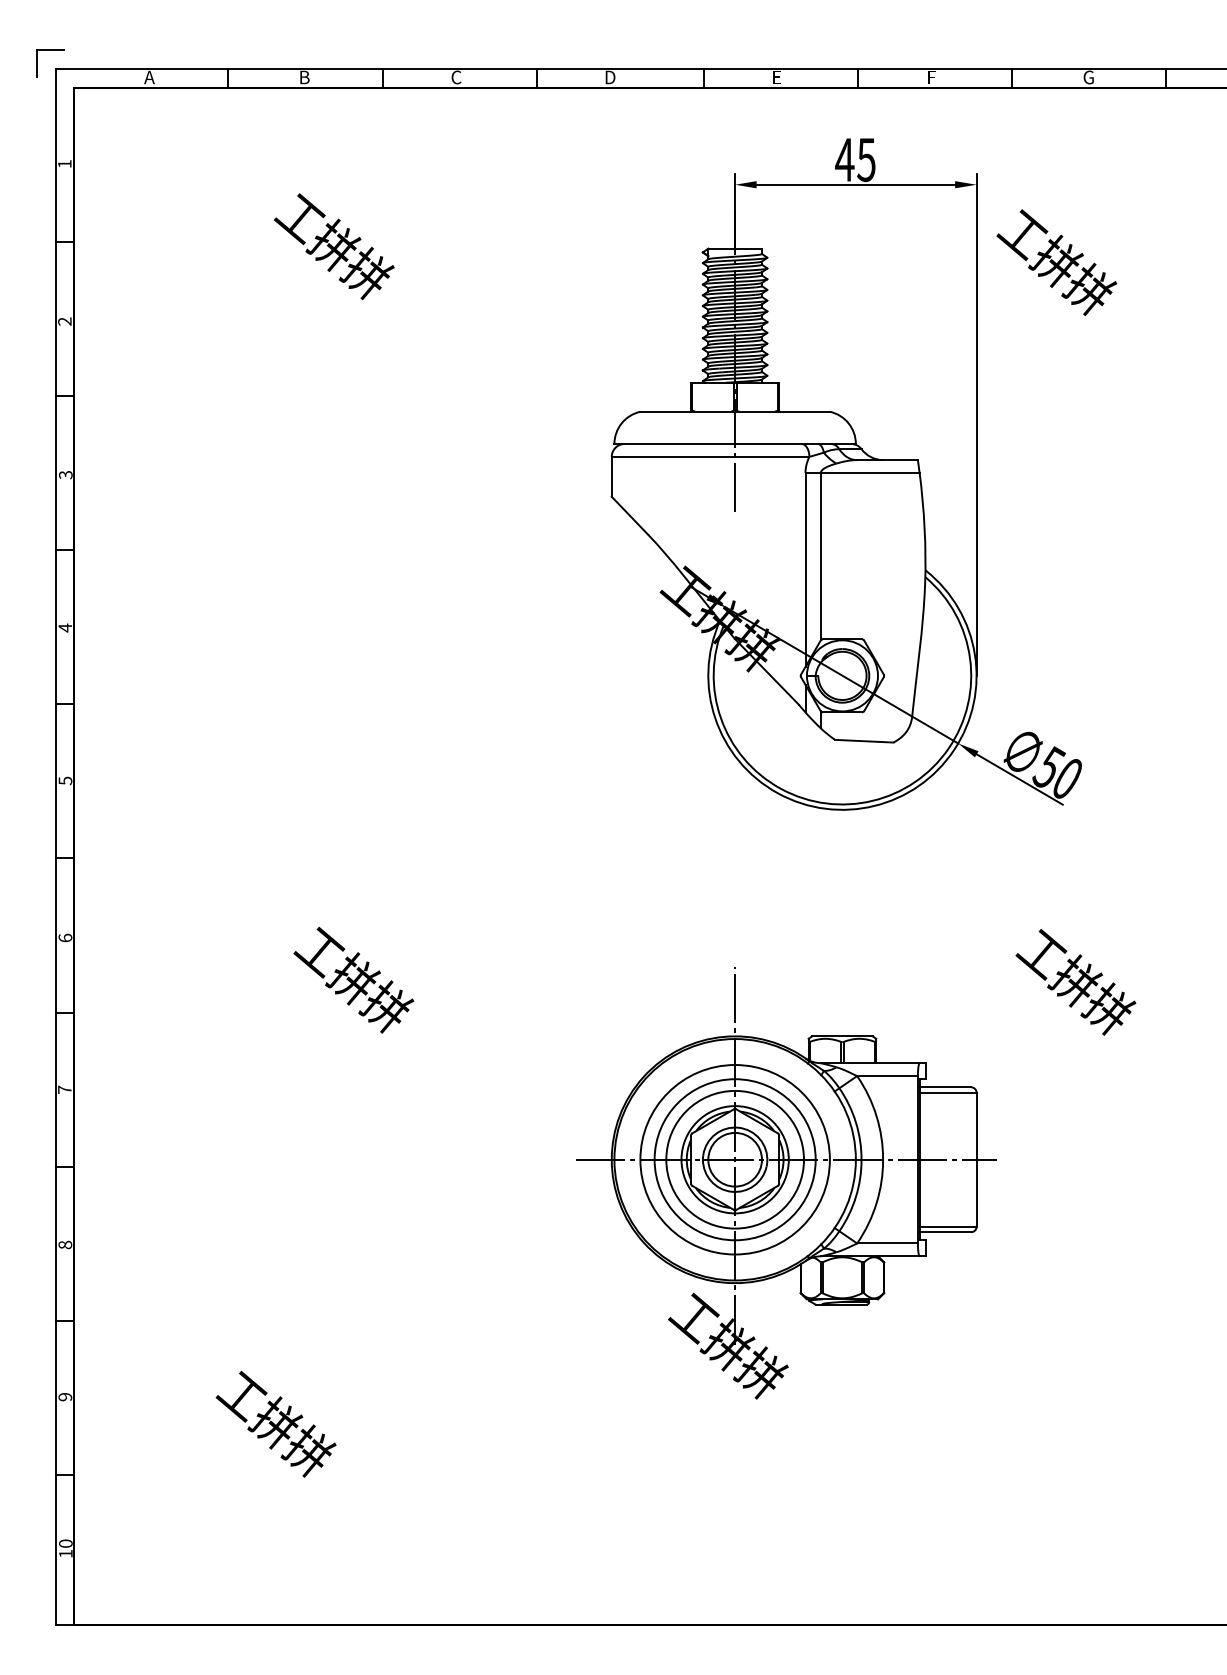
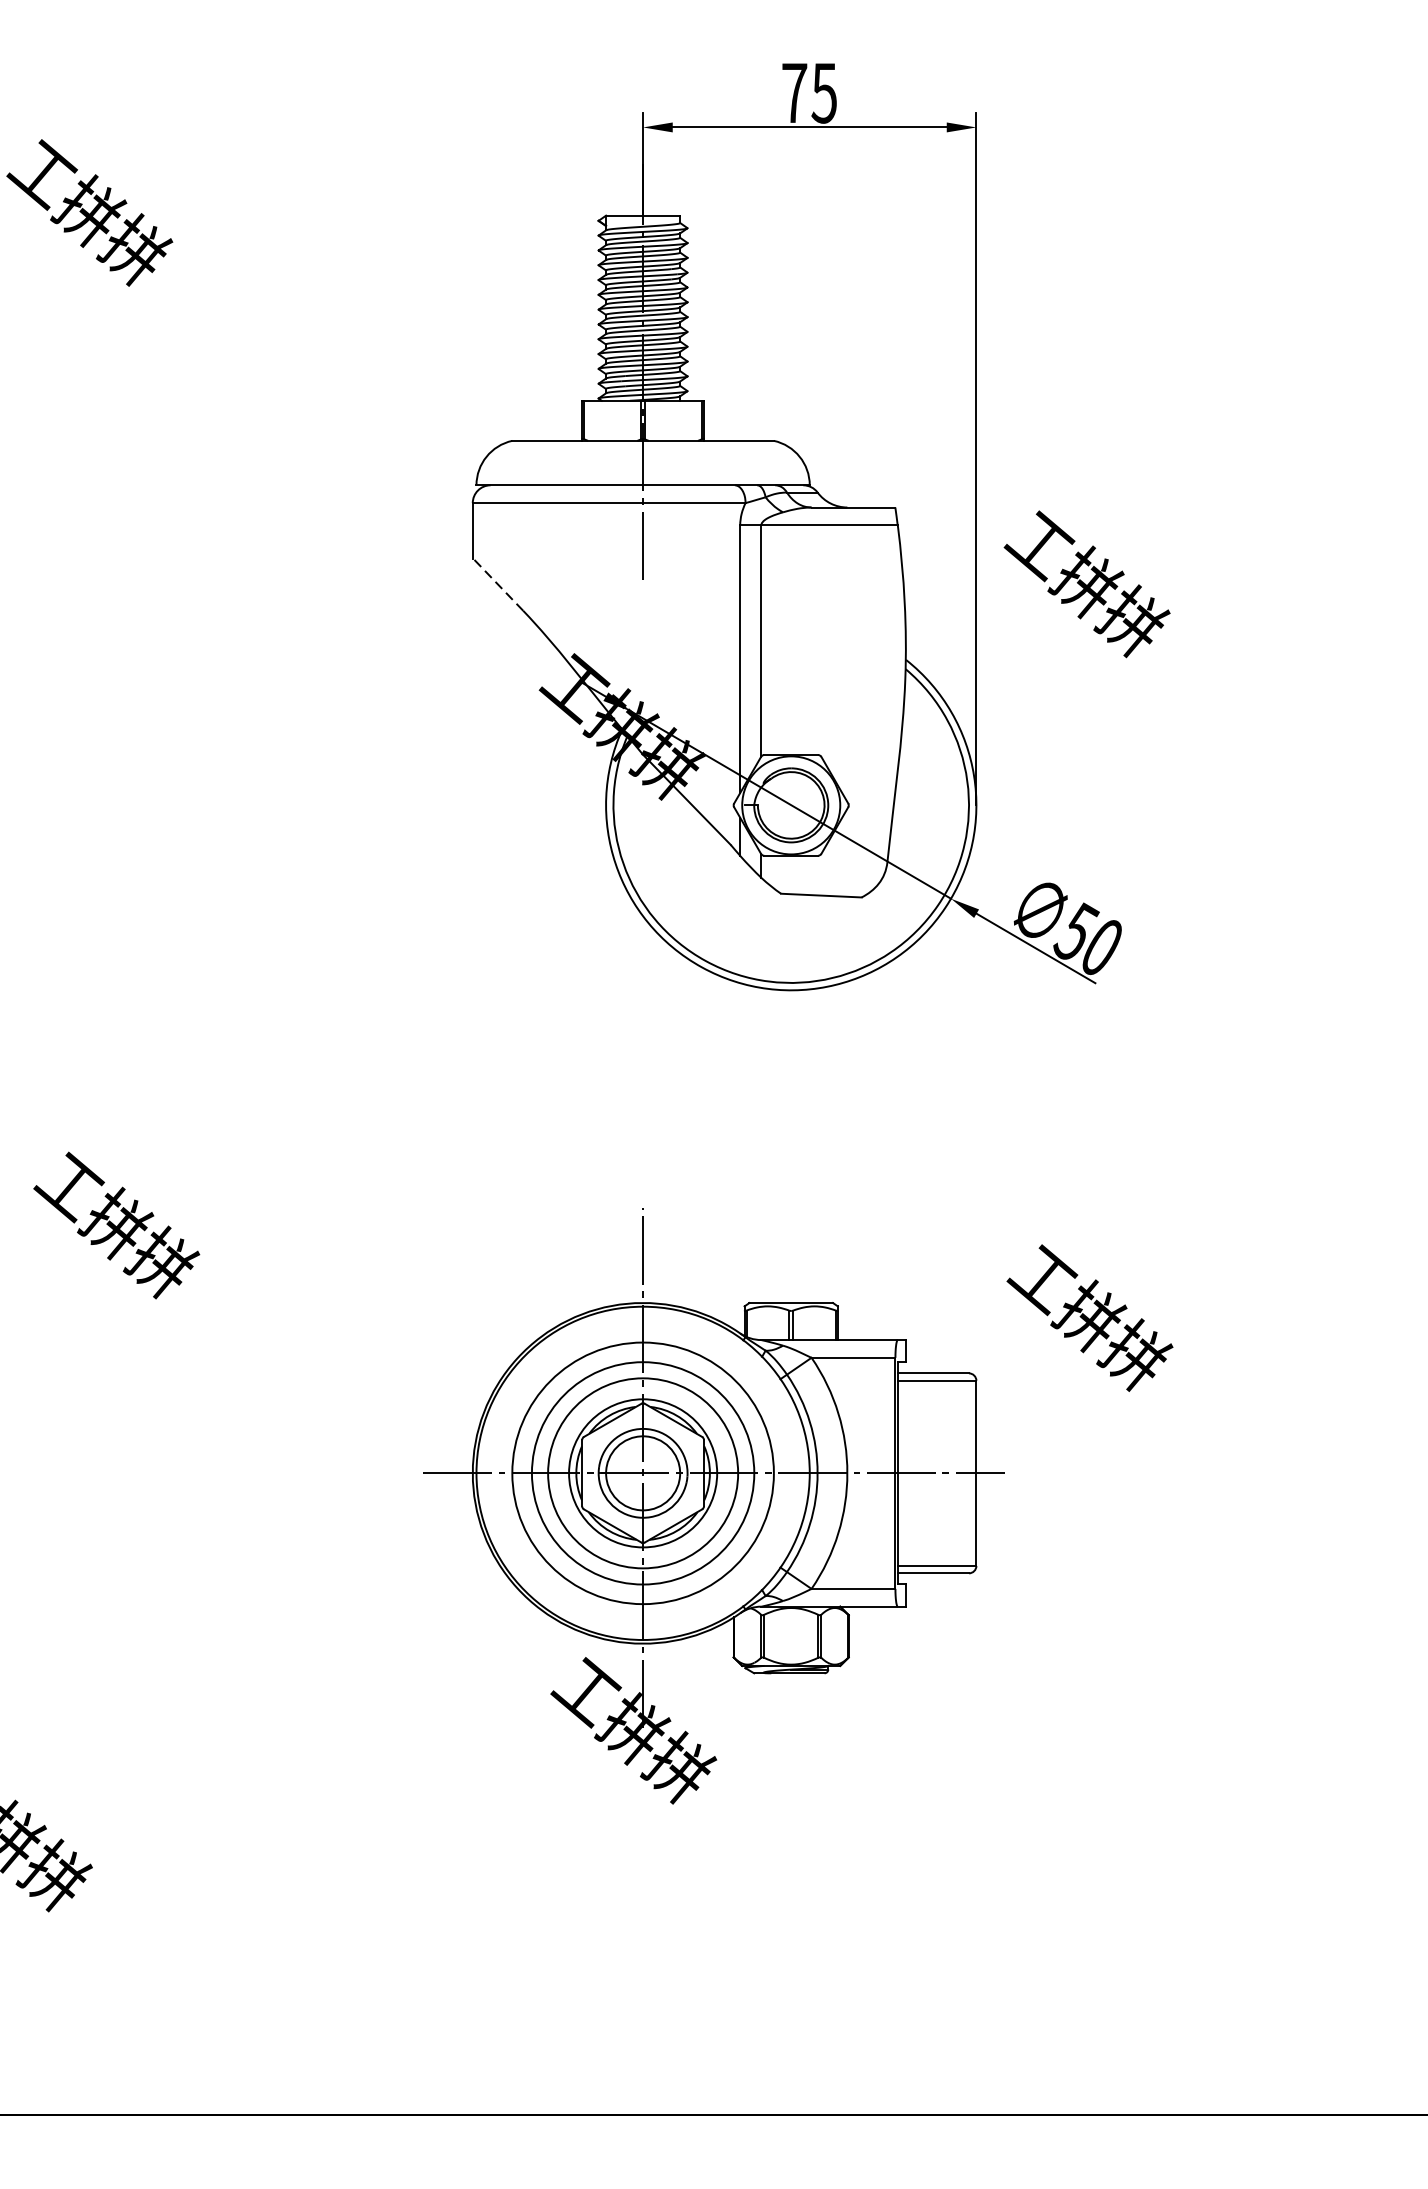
text: (844, 159) -> (794, 92), 45 -> 75
text: (1056, 262) -> (1086, 584), moved
line: (629, 515) -> (497, 584), solid -> dashed
text: (1075, 982) -> (1089, 1318), moved

